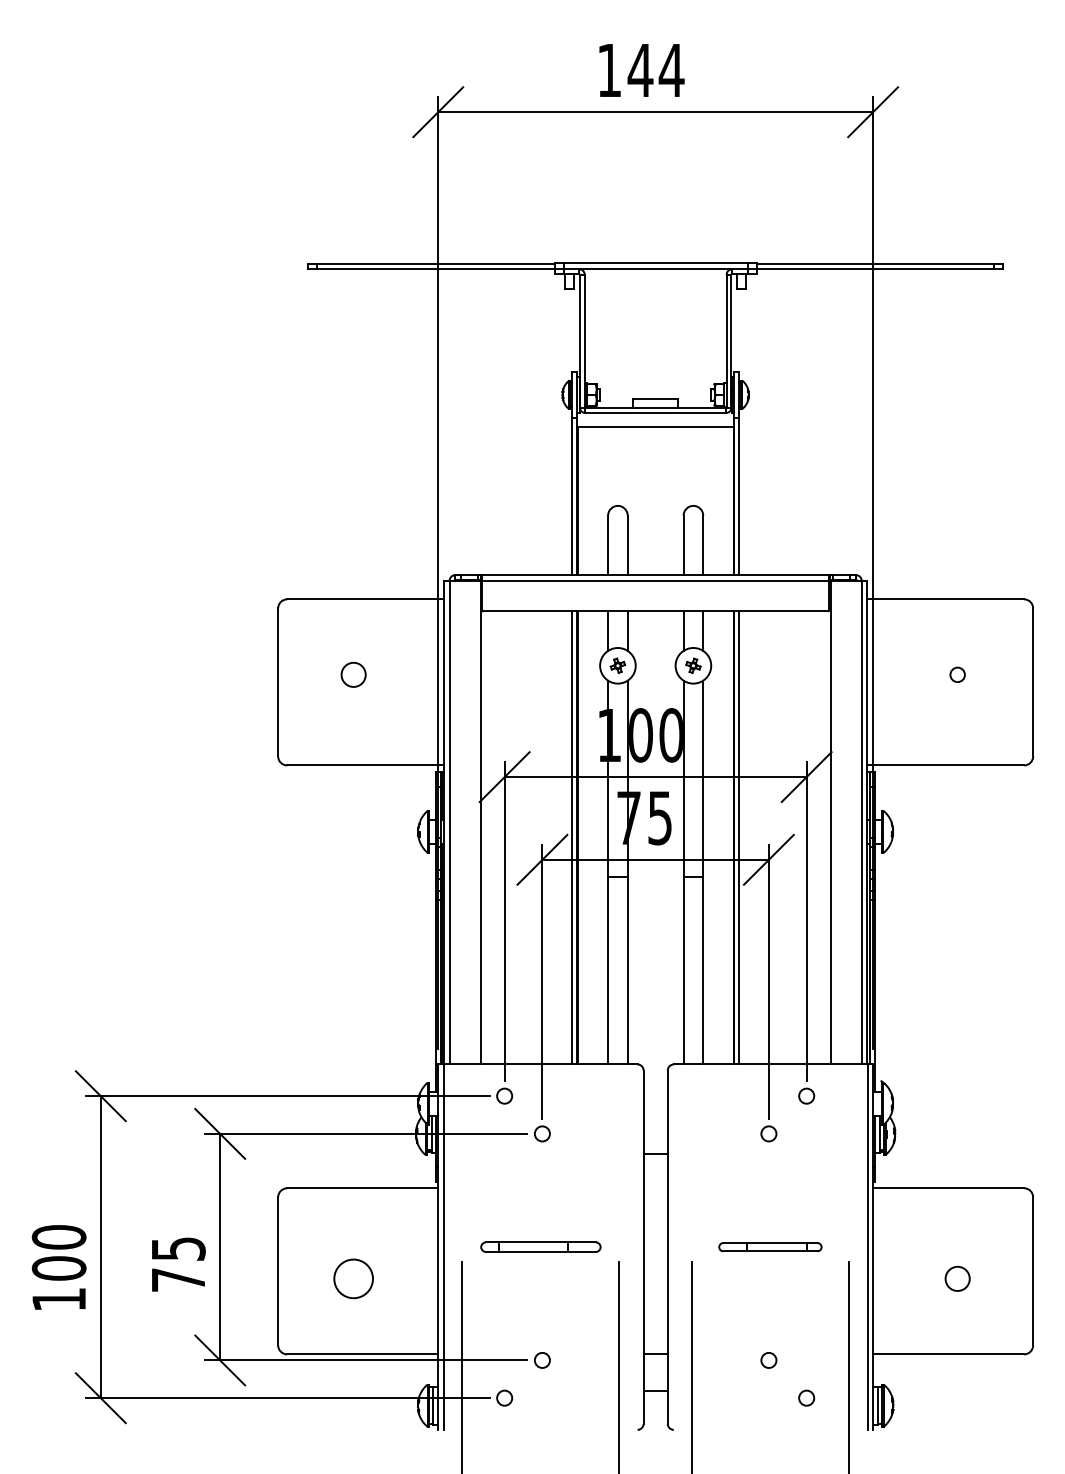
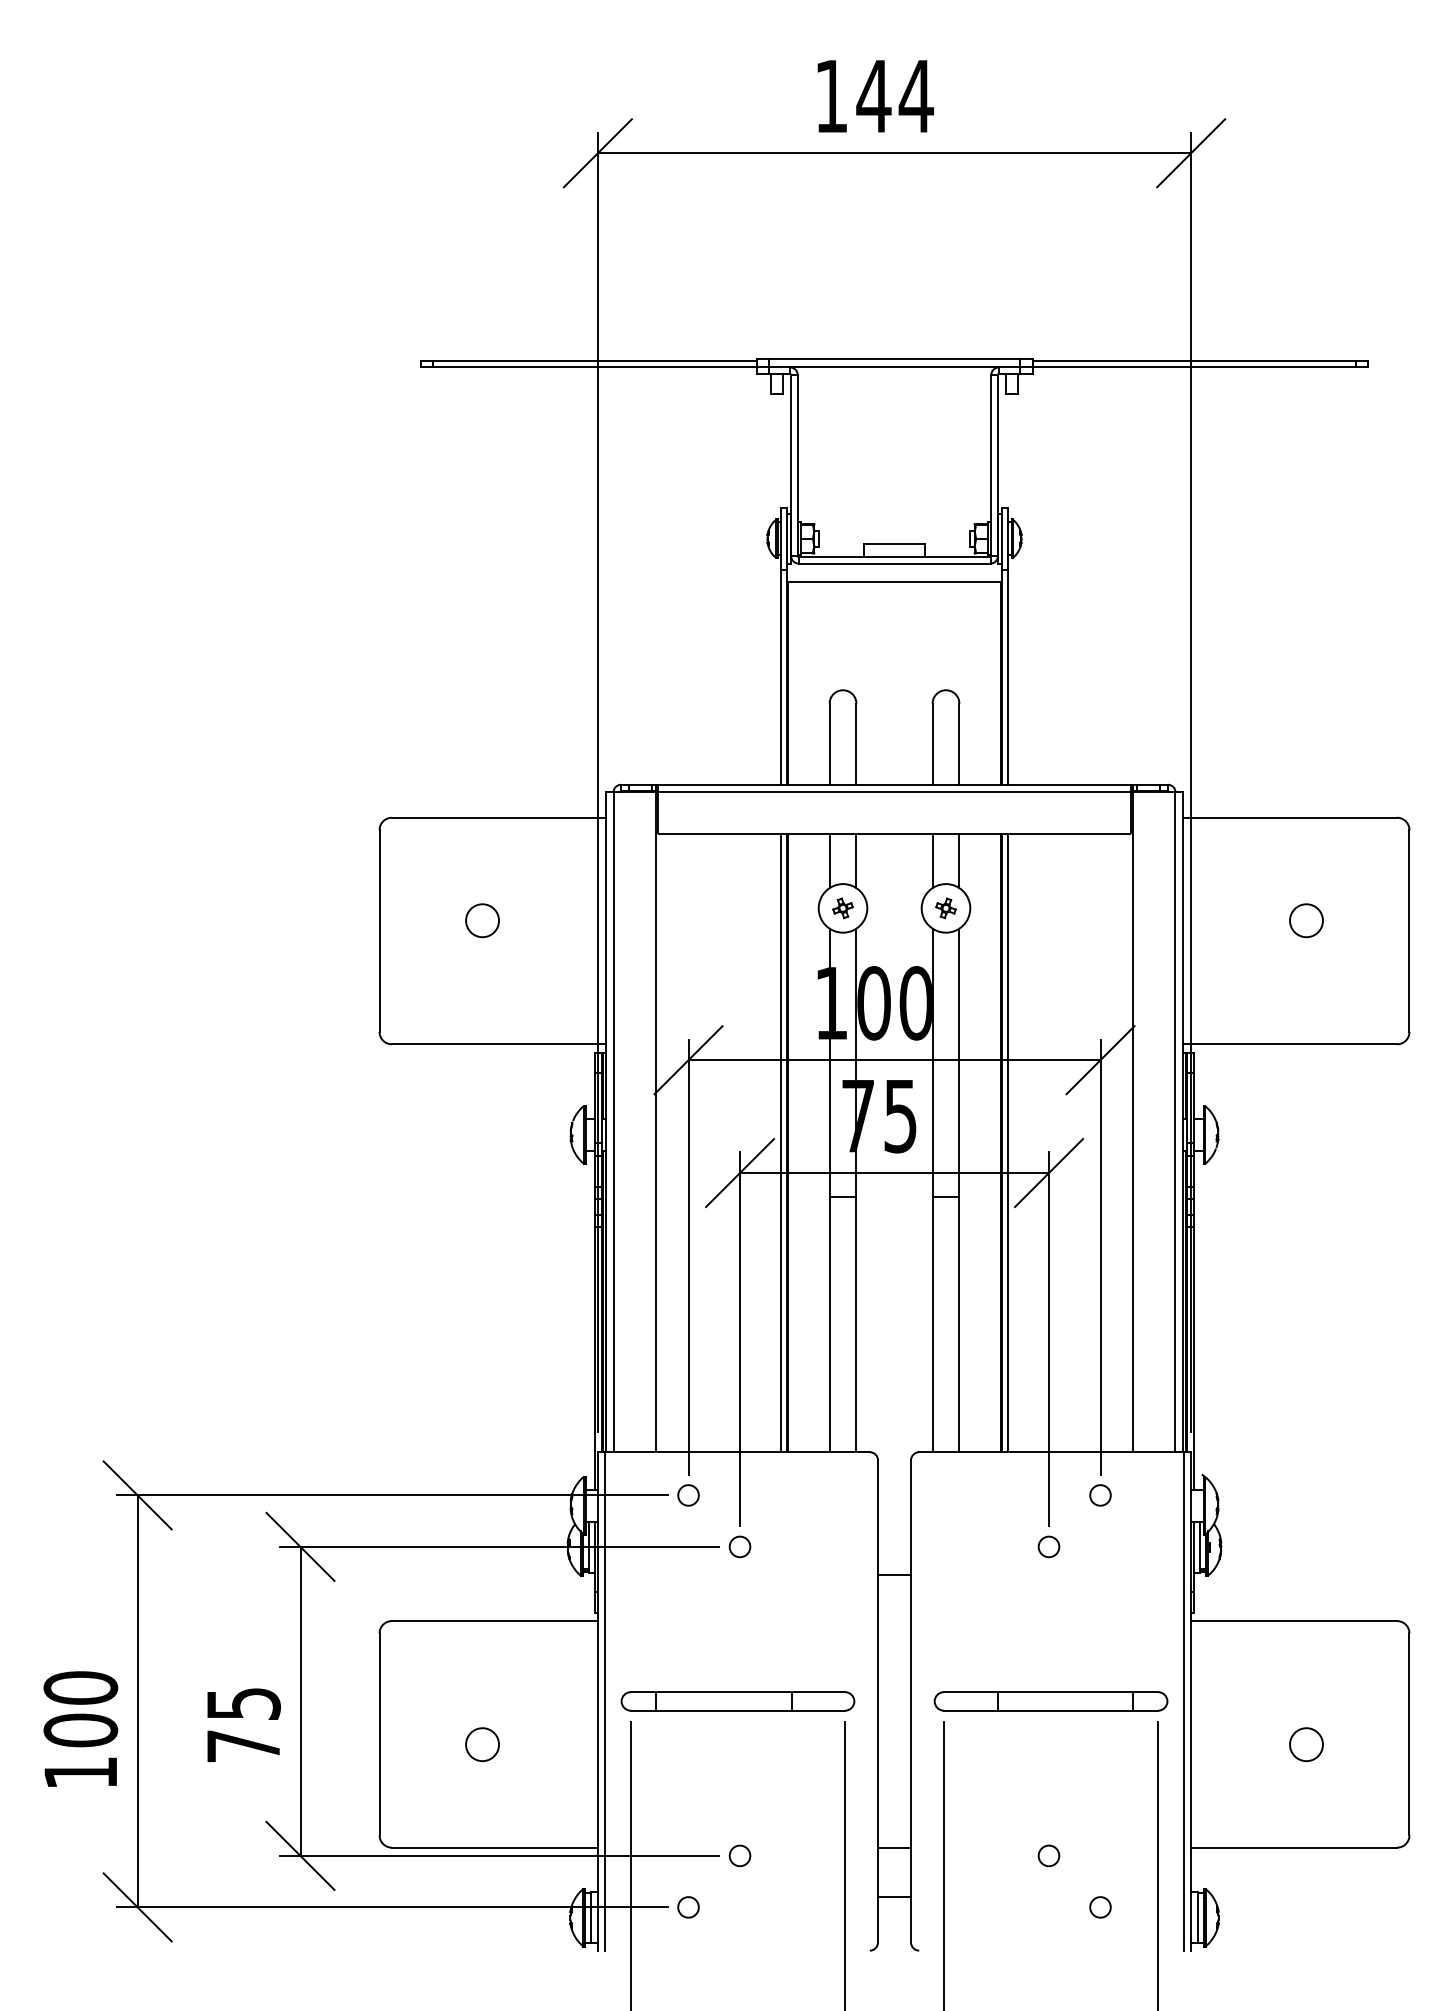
circle: (957, 674) -> (1306, 920), size x1.67
part: (540, 1247) -> (737, 1701), size x1.43
part: (770, 1247) -> (1050, 1701), size x1.67
circle: (353, 1278) -> (482, 1744), size x0.62

